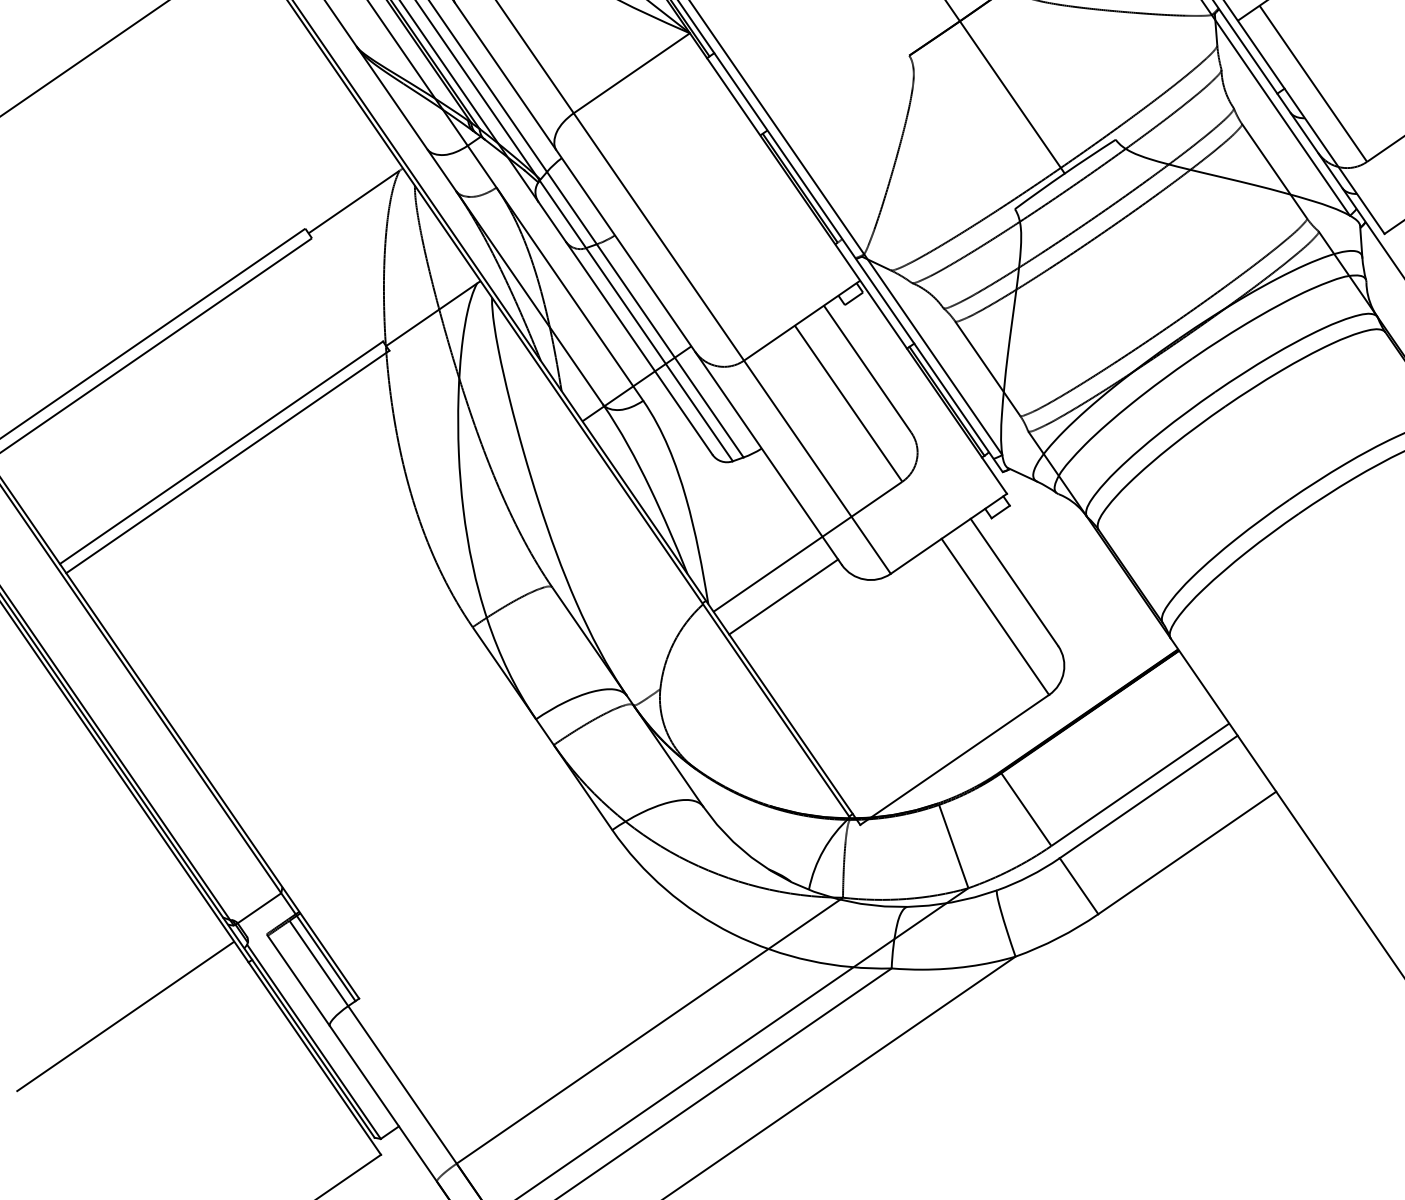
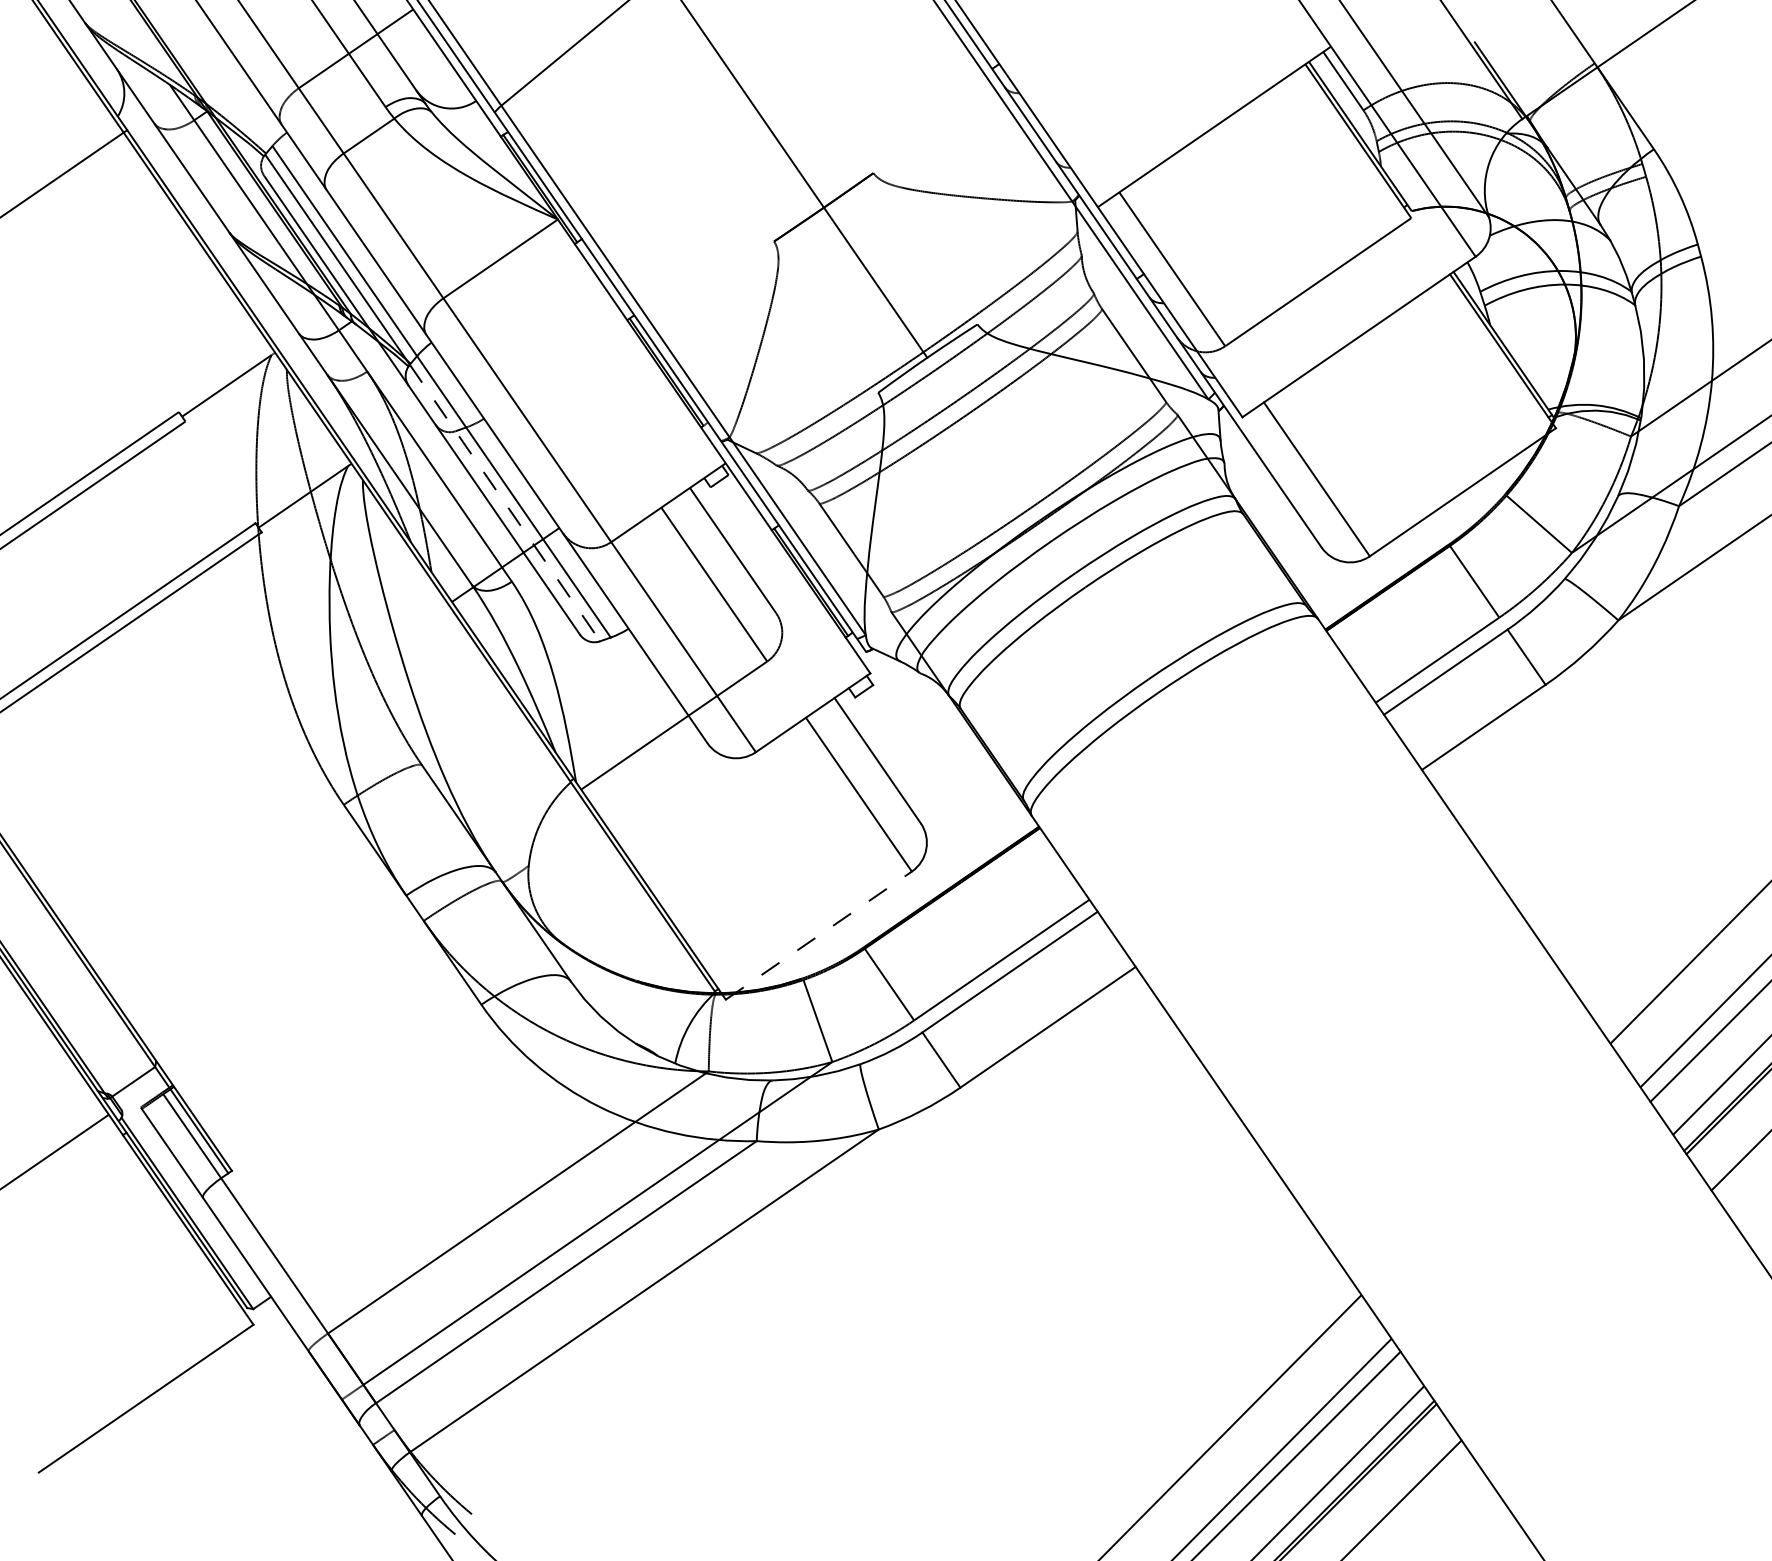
line: (636, 321) -> (505, 503), solid -> dashed
line: (782, 597) -> (649, 775), removed
line: (954, 759) -> (818, 935), solid -> dashed

